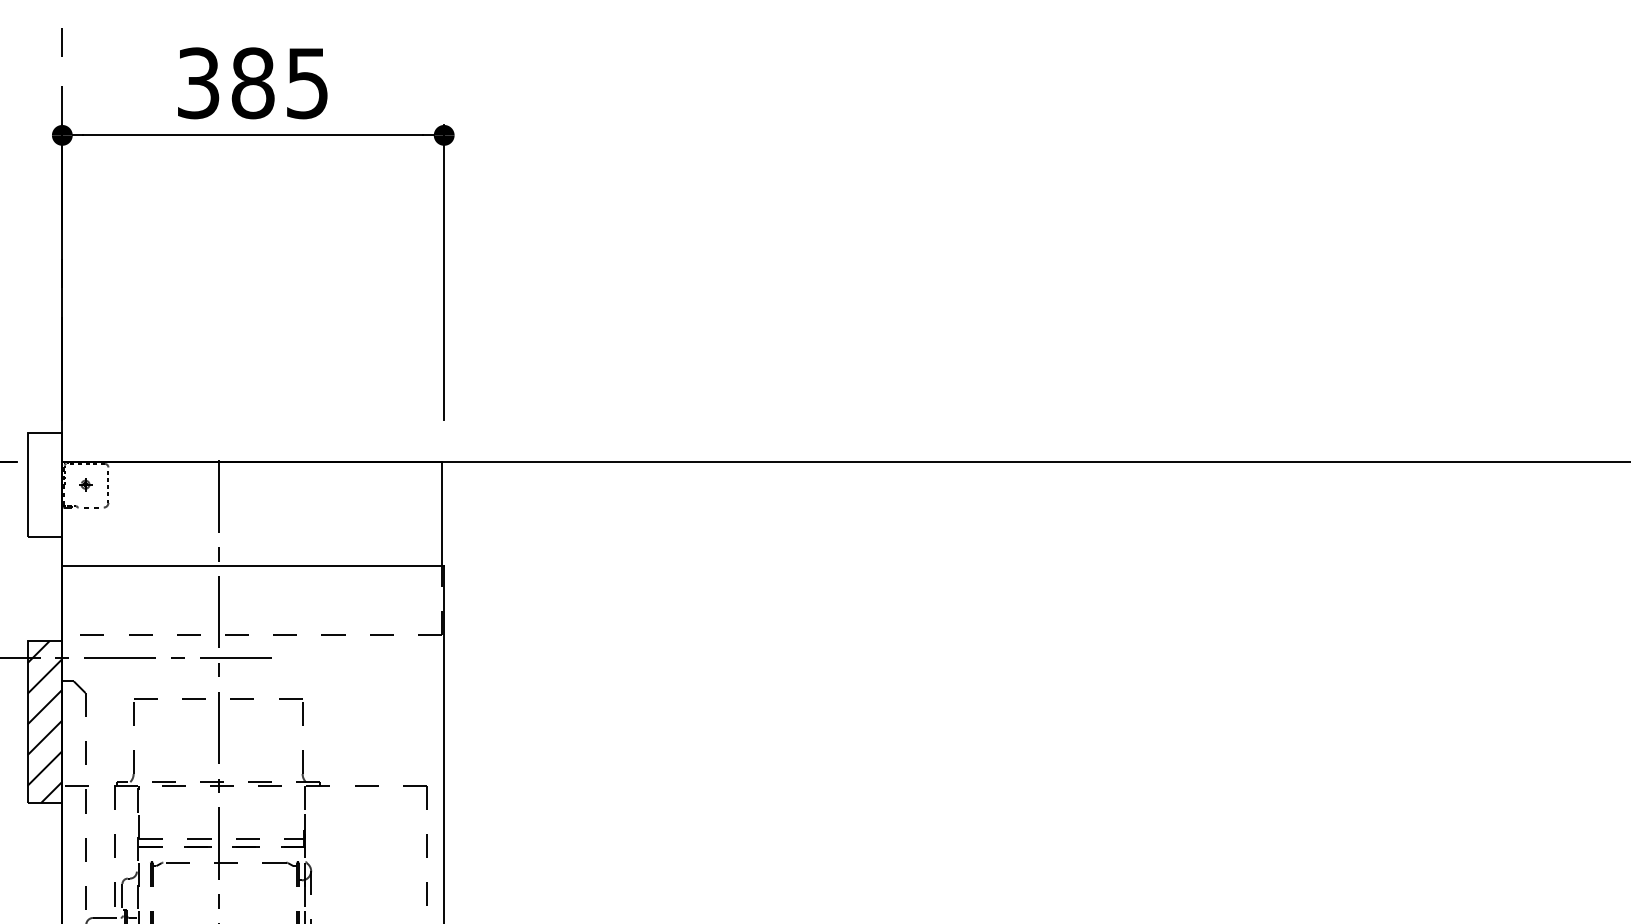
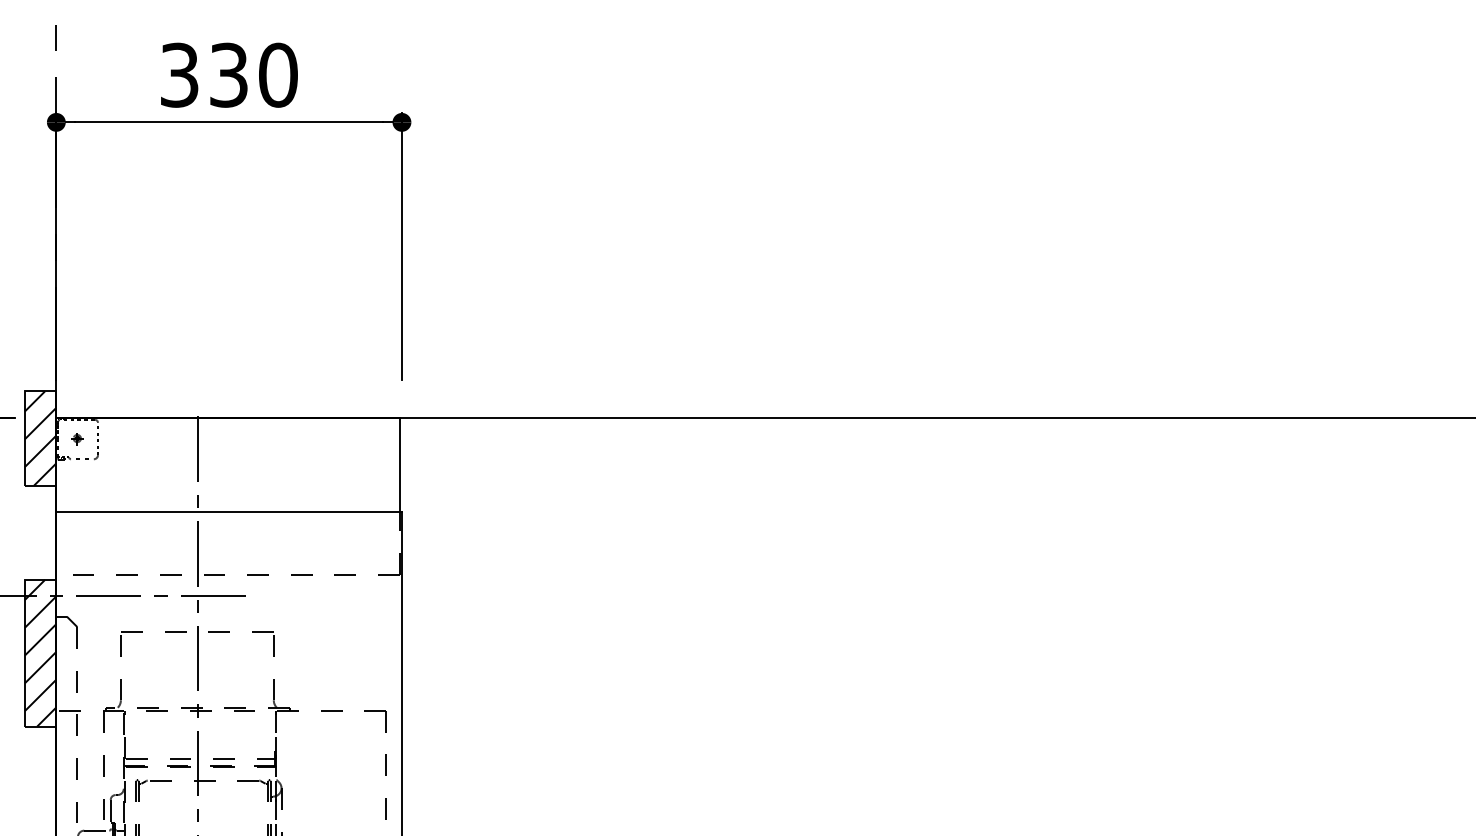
text: (280, 82) -> (253, 74), 385 -> 330
hatch: (44, 484) -> (40, 438), added

